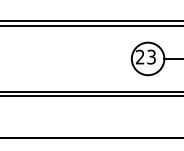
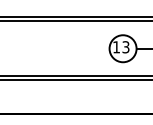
text: (140, 56) -> (116, 46), 23 -> 13

